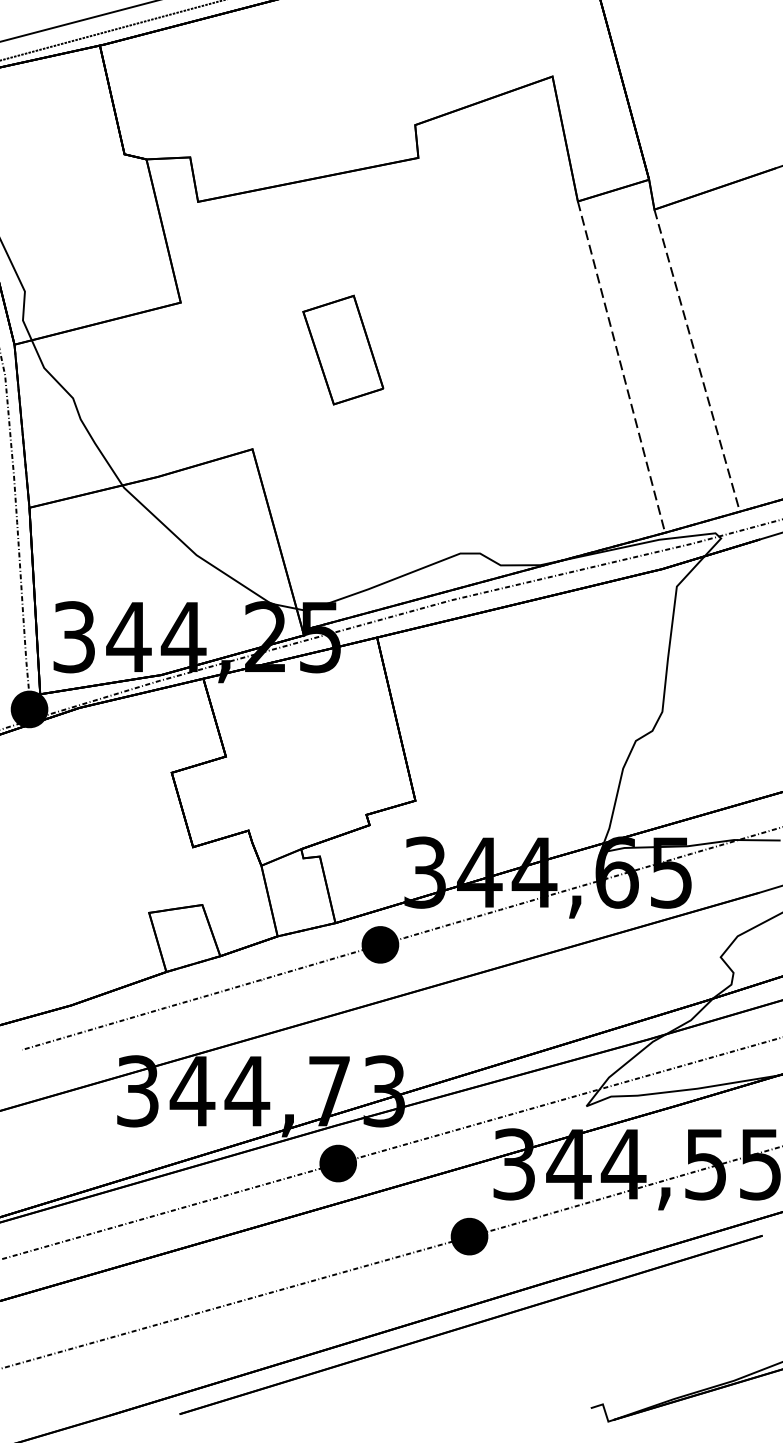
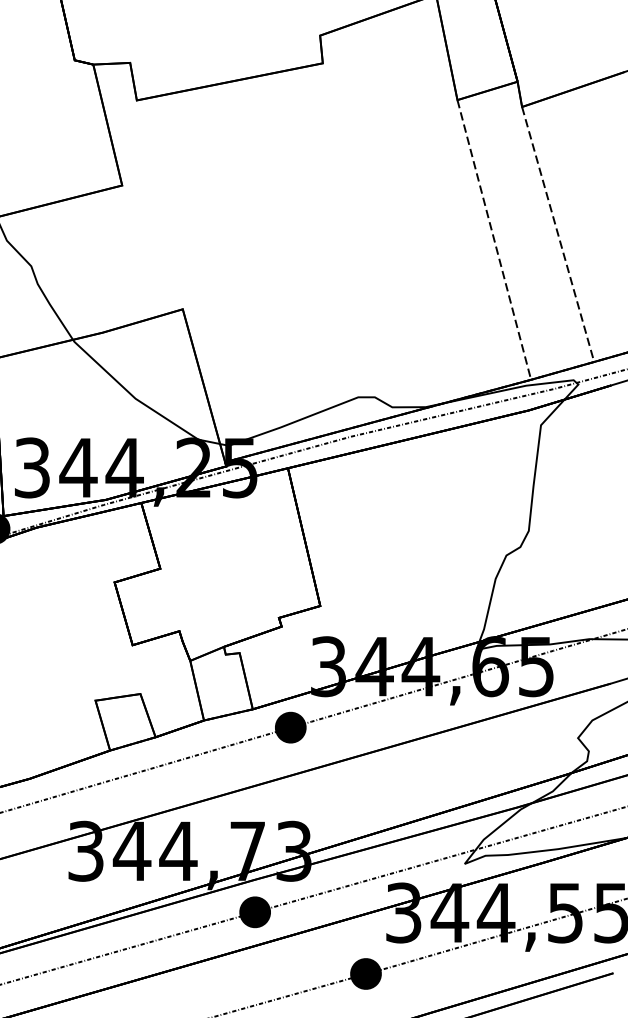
part: (343, 349) -> (259, 225), removed

